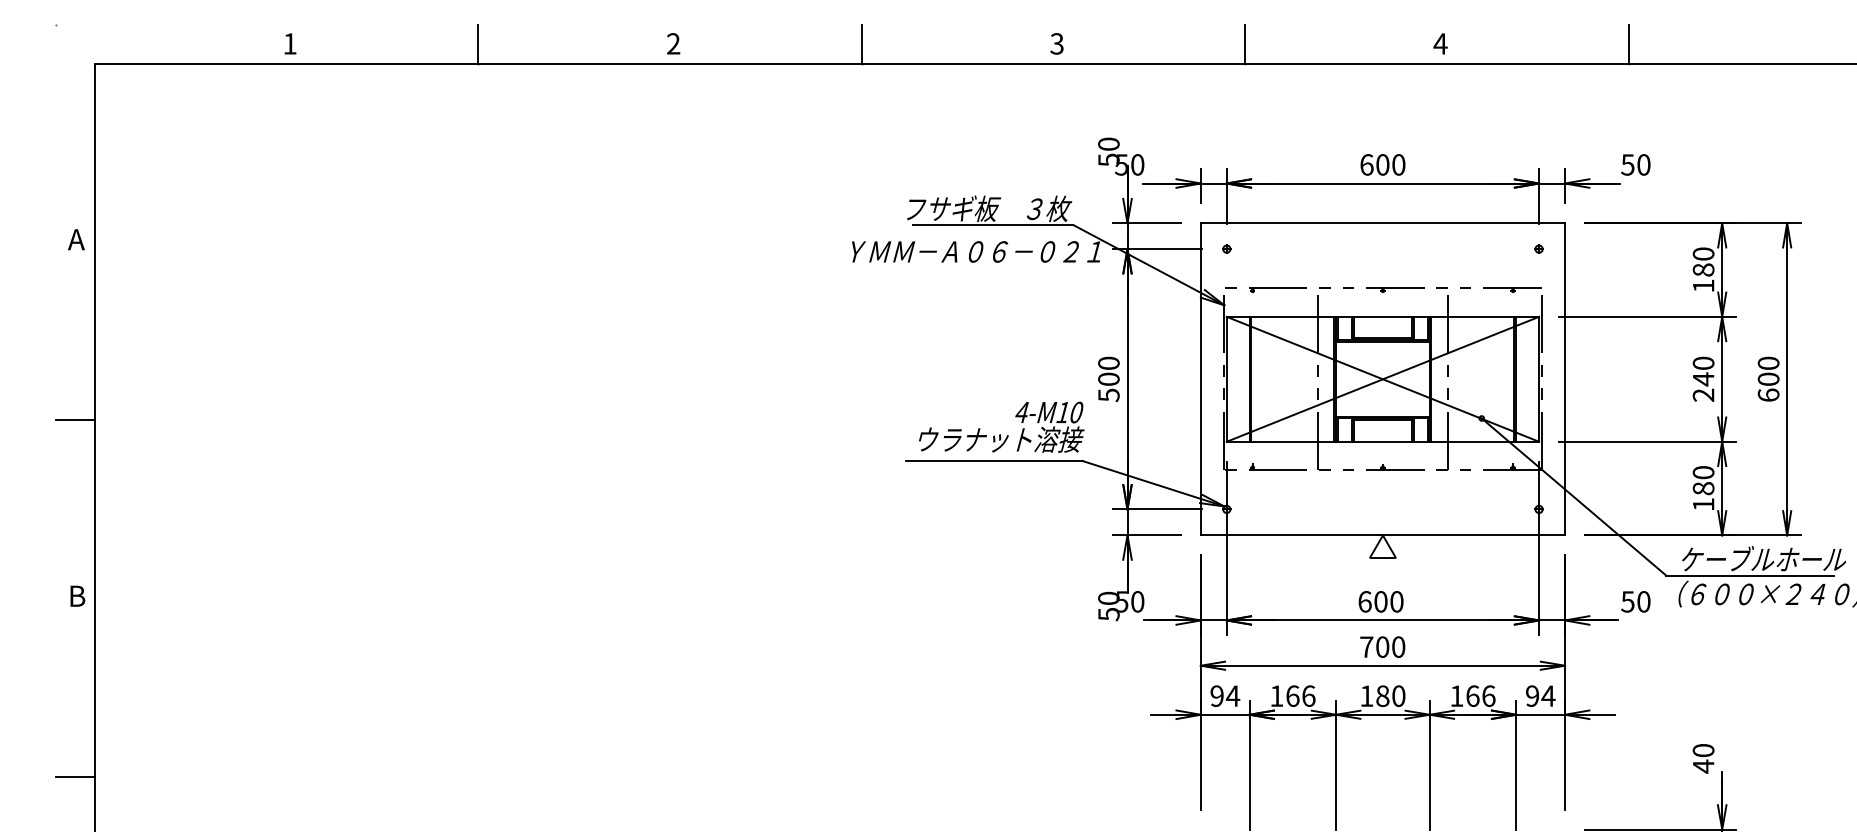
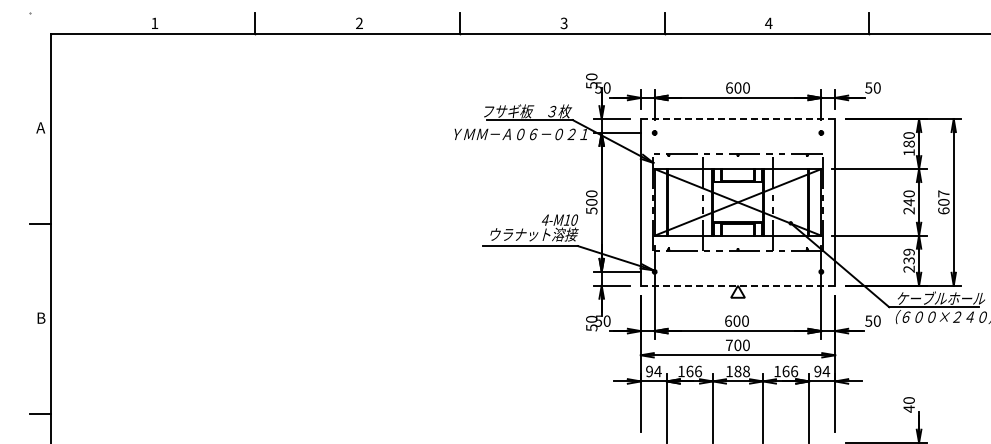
line: (1381, 223) -> (737, 119), solid -> dashed
text: (1767, 362) -> (943, 193), 600 -> 607
text: (1702, 488) -> (908, 260), 180 -> 239
line: (1381, 534) -> (737, 285), solid -> dashed
text: (1398, 696) -> (746, 371), 180 -> 188

